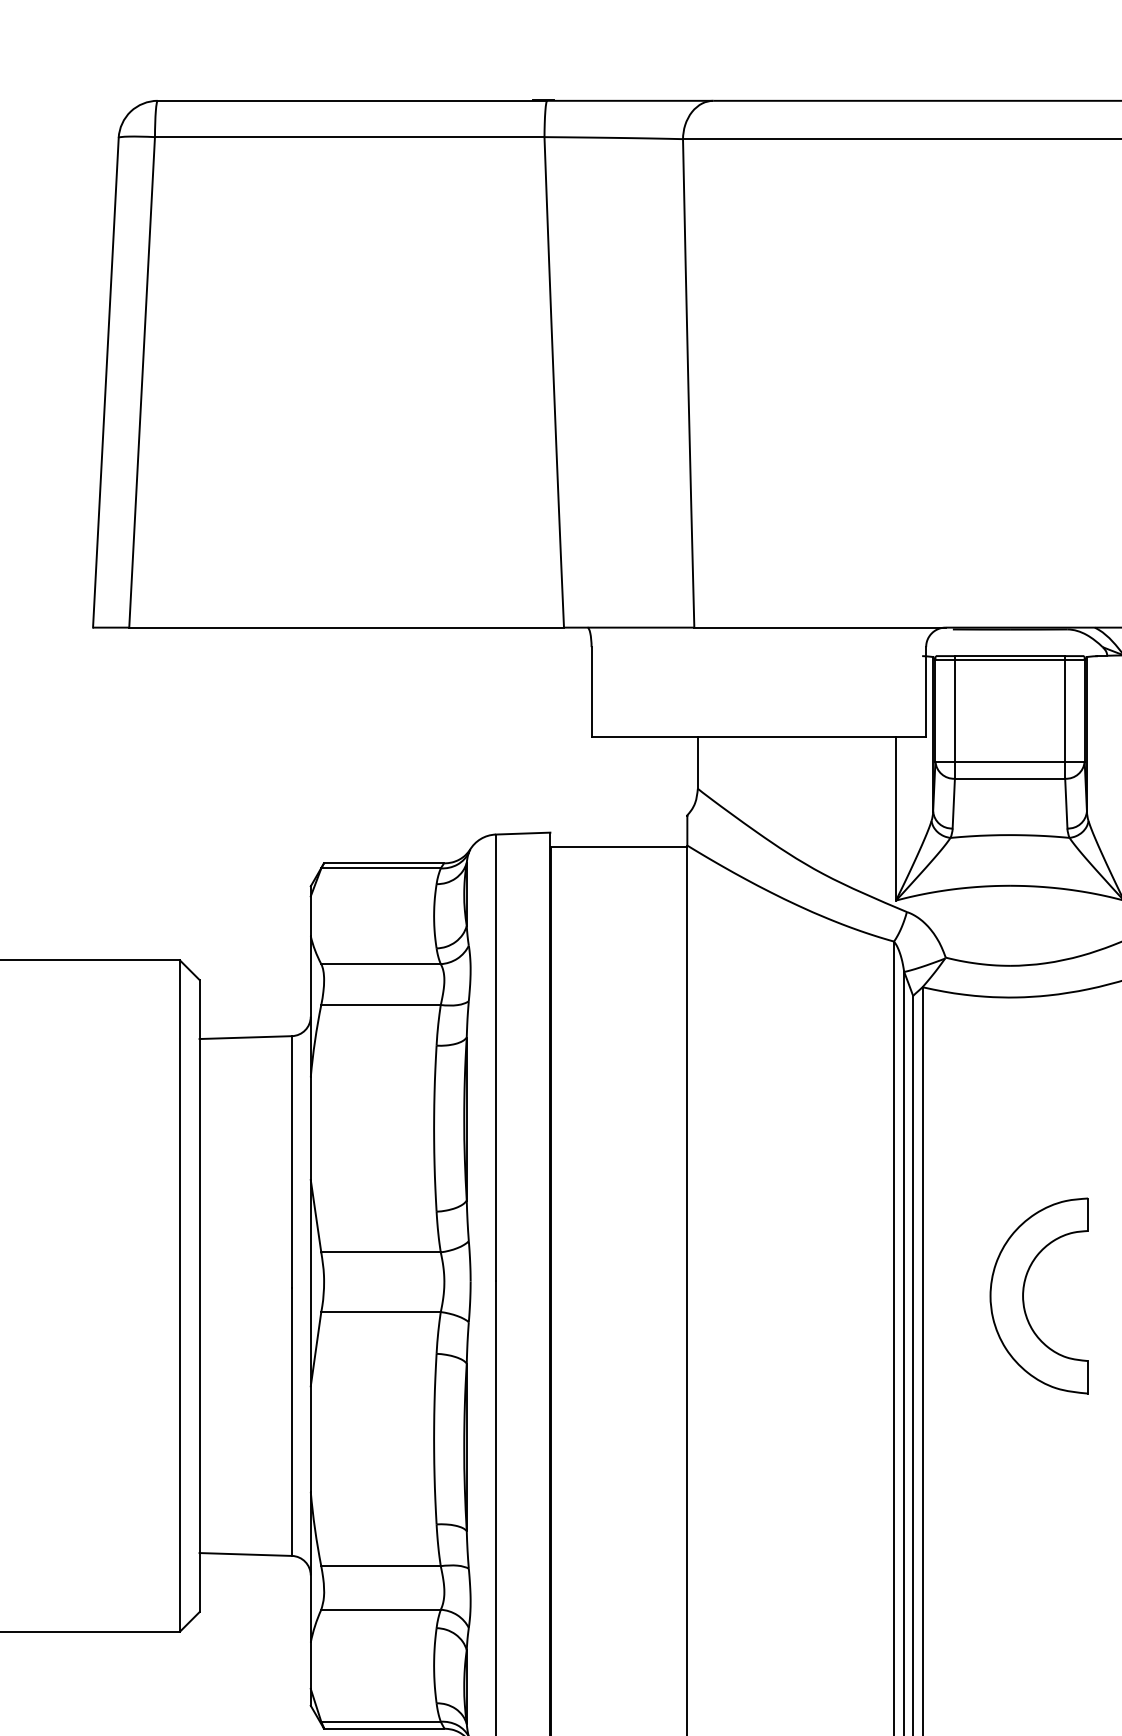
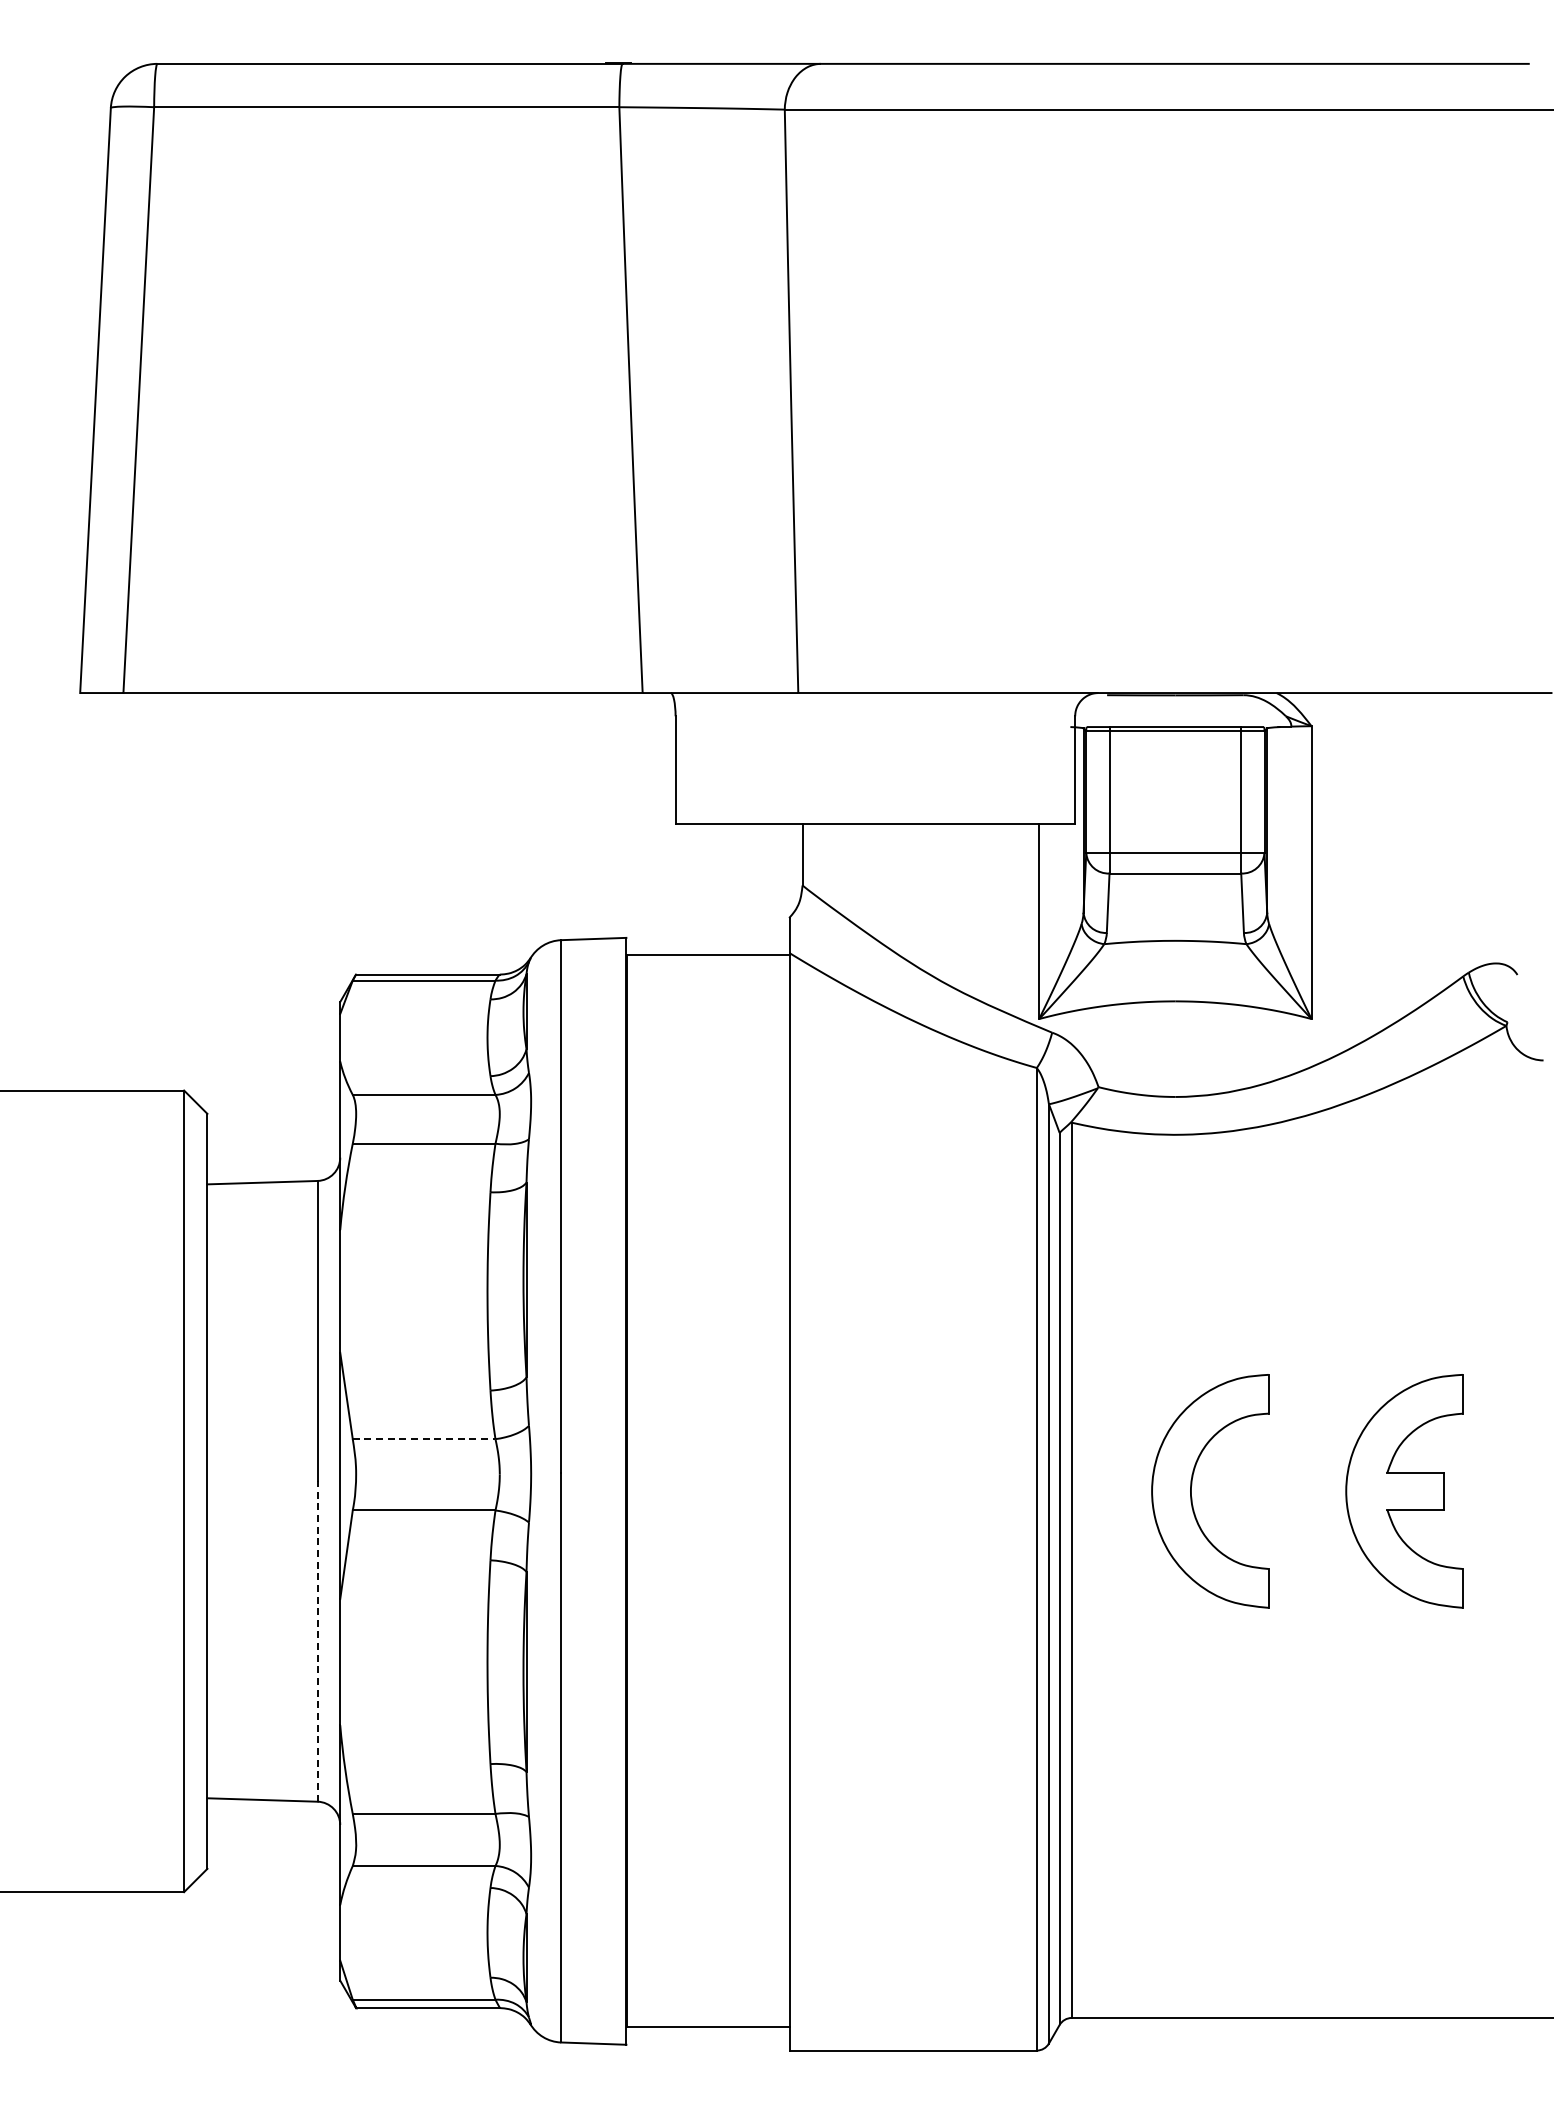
line: (381, 1252) -> (424, 1439), solid -> dashed
line: (291, 1421) -> (317, 1641), solid -> dashed

